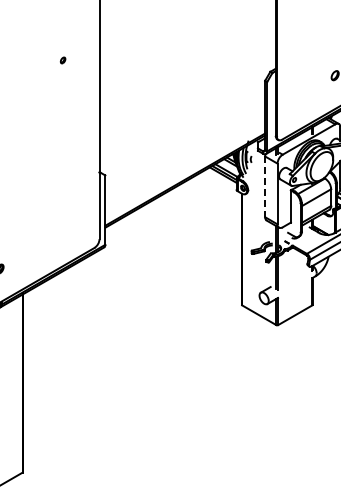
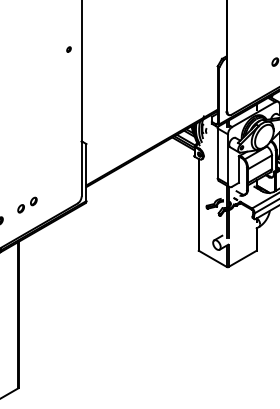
part: (62, 60) -> (68, 49), moved
line: (265, 187) -> (218, 153), dashed -> solid
part: (33, 249) -> (27, 204), added

